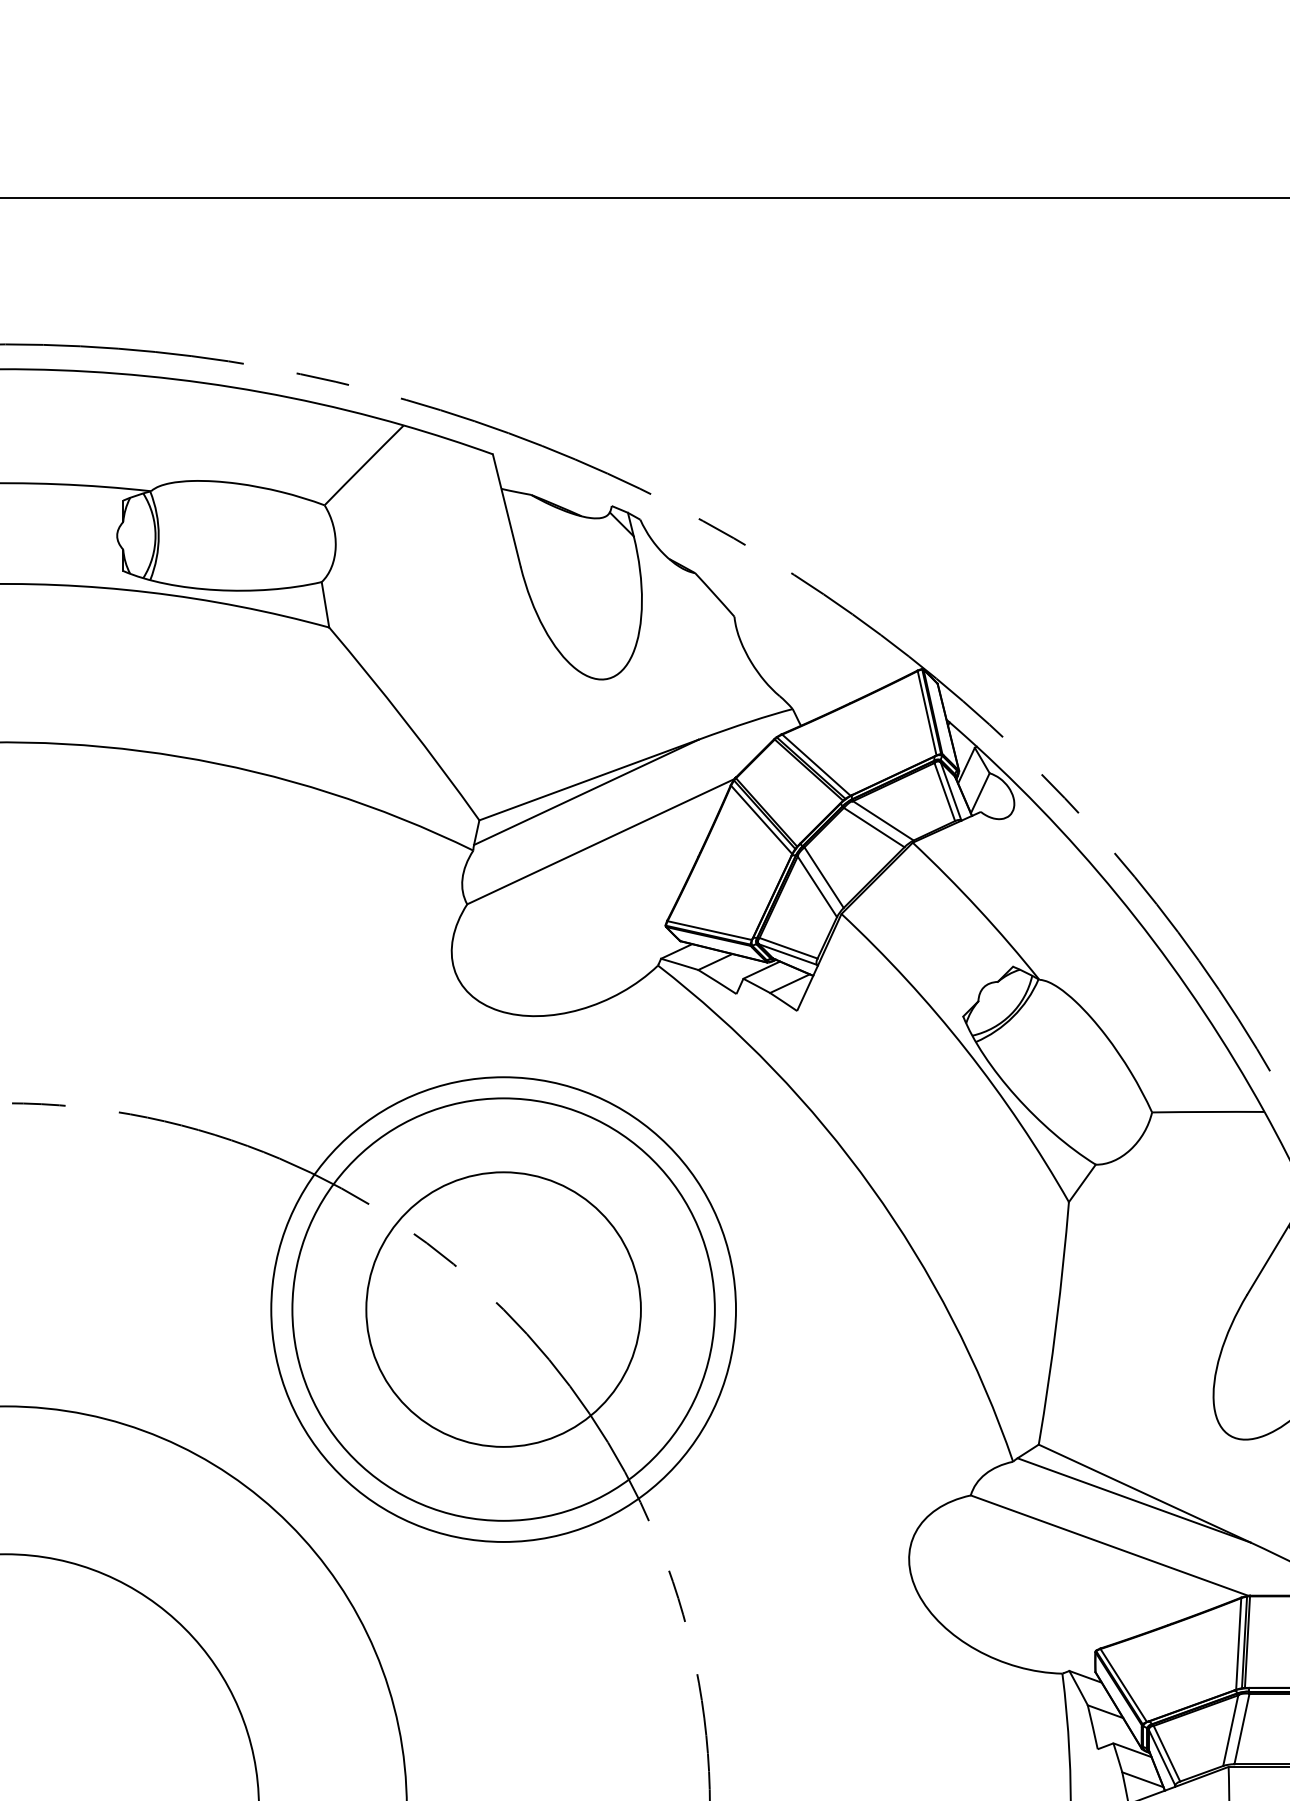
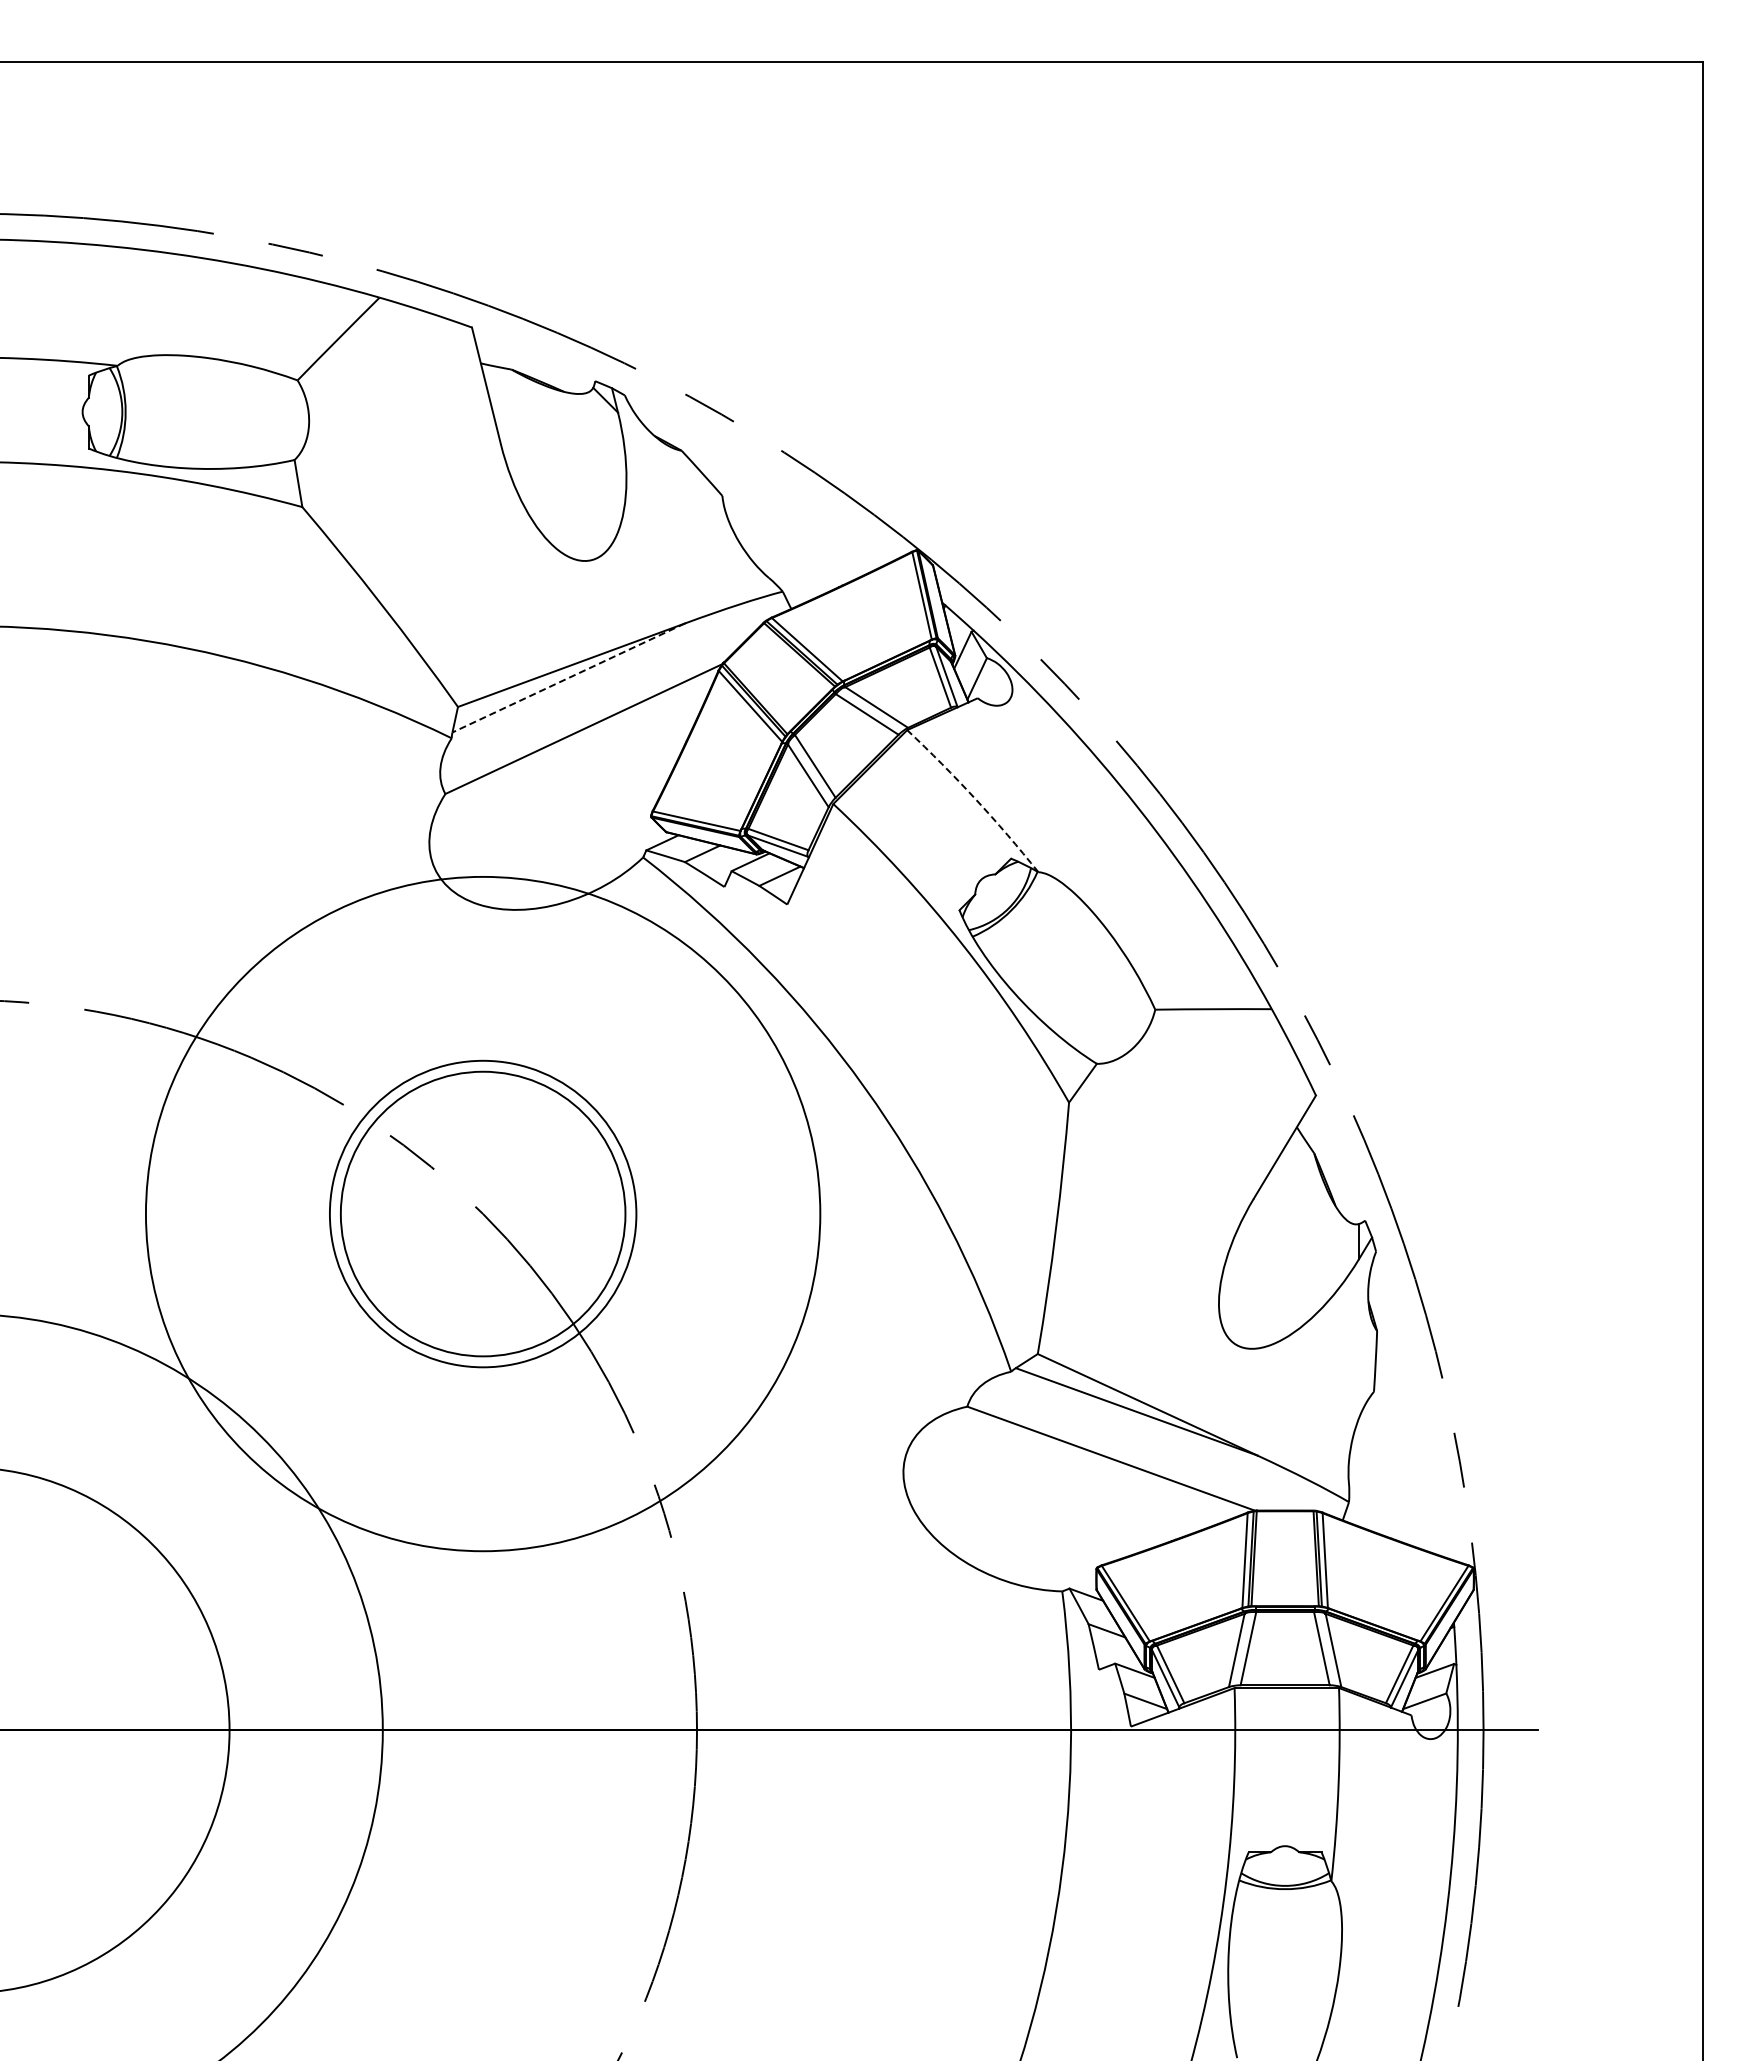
line: (585, 792) -> (568, 678), solid -> dashed
arc: (978, 908) -> (975, 798), solid -> dashed
circle: (503, 1309) -> (482, 1213), size x1.4
circle: (503, 1310) -> (483, 1214), size x0.7

